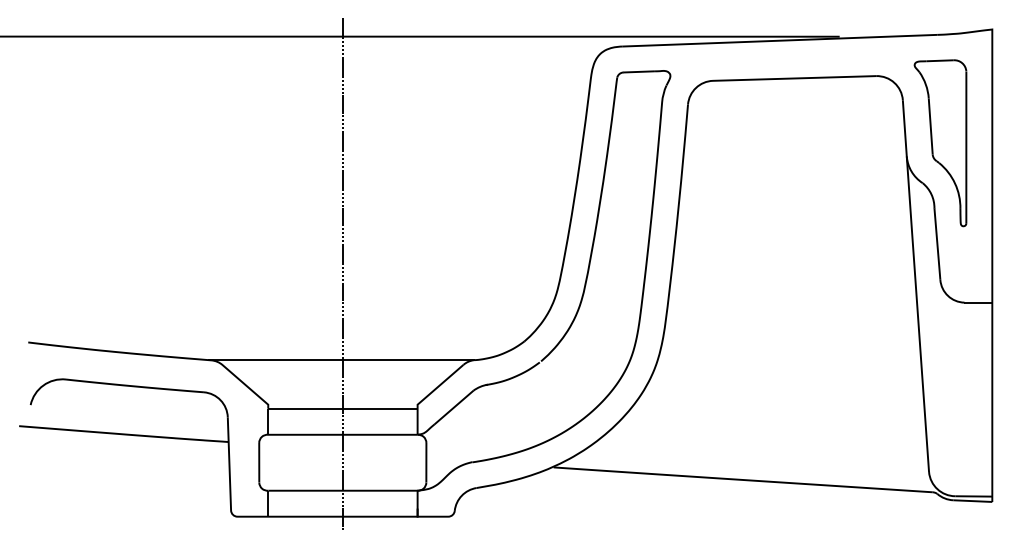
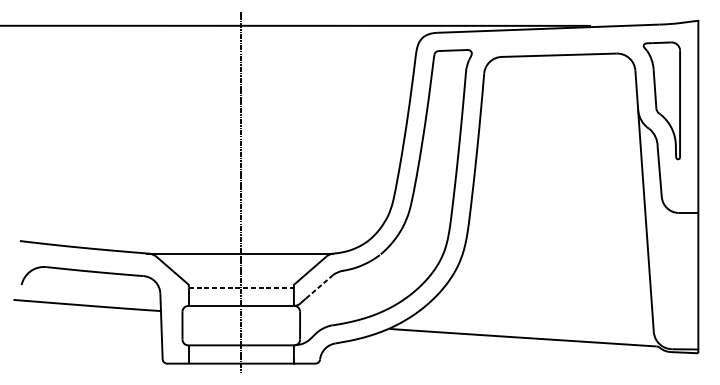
line: (454, 407) -> (319, 286), solid -> dashed
line: (343, 408) -> (241, 287), solid -> dashed

